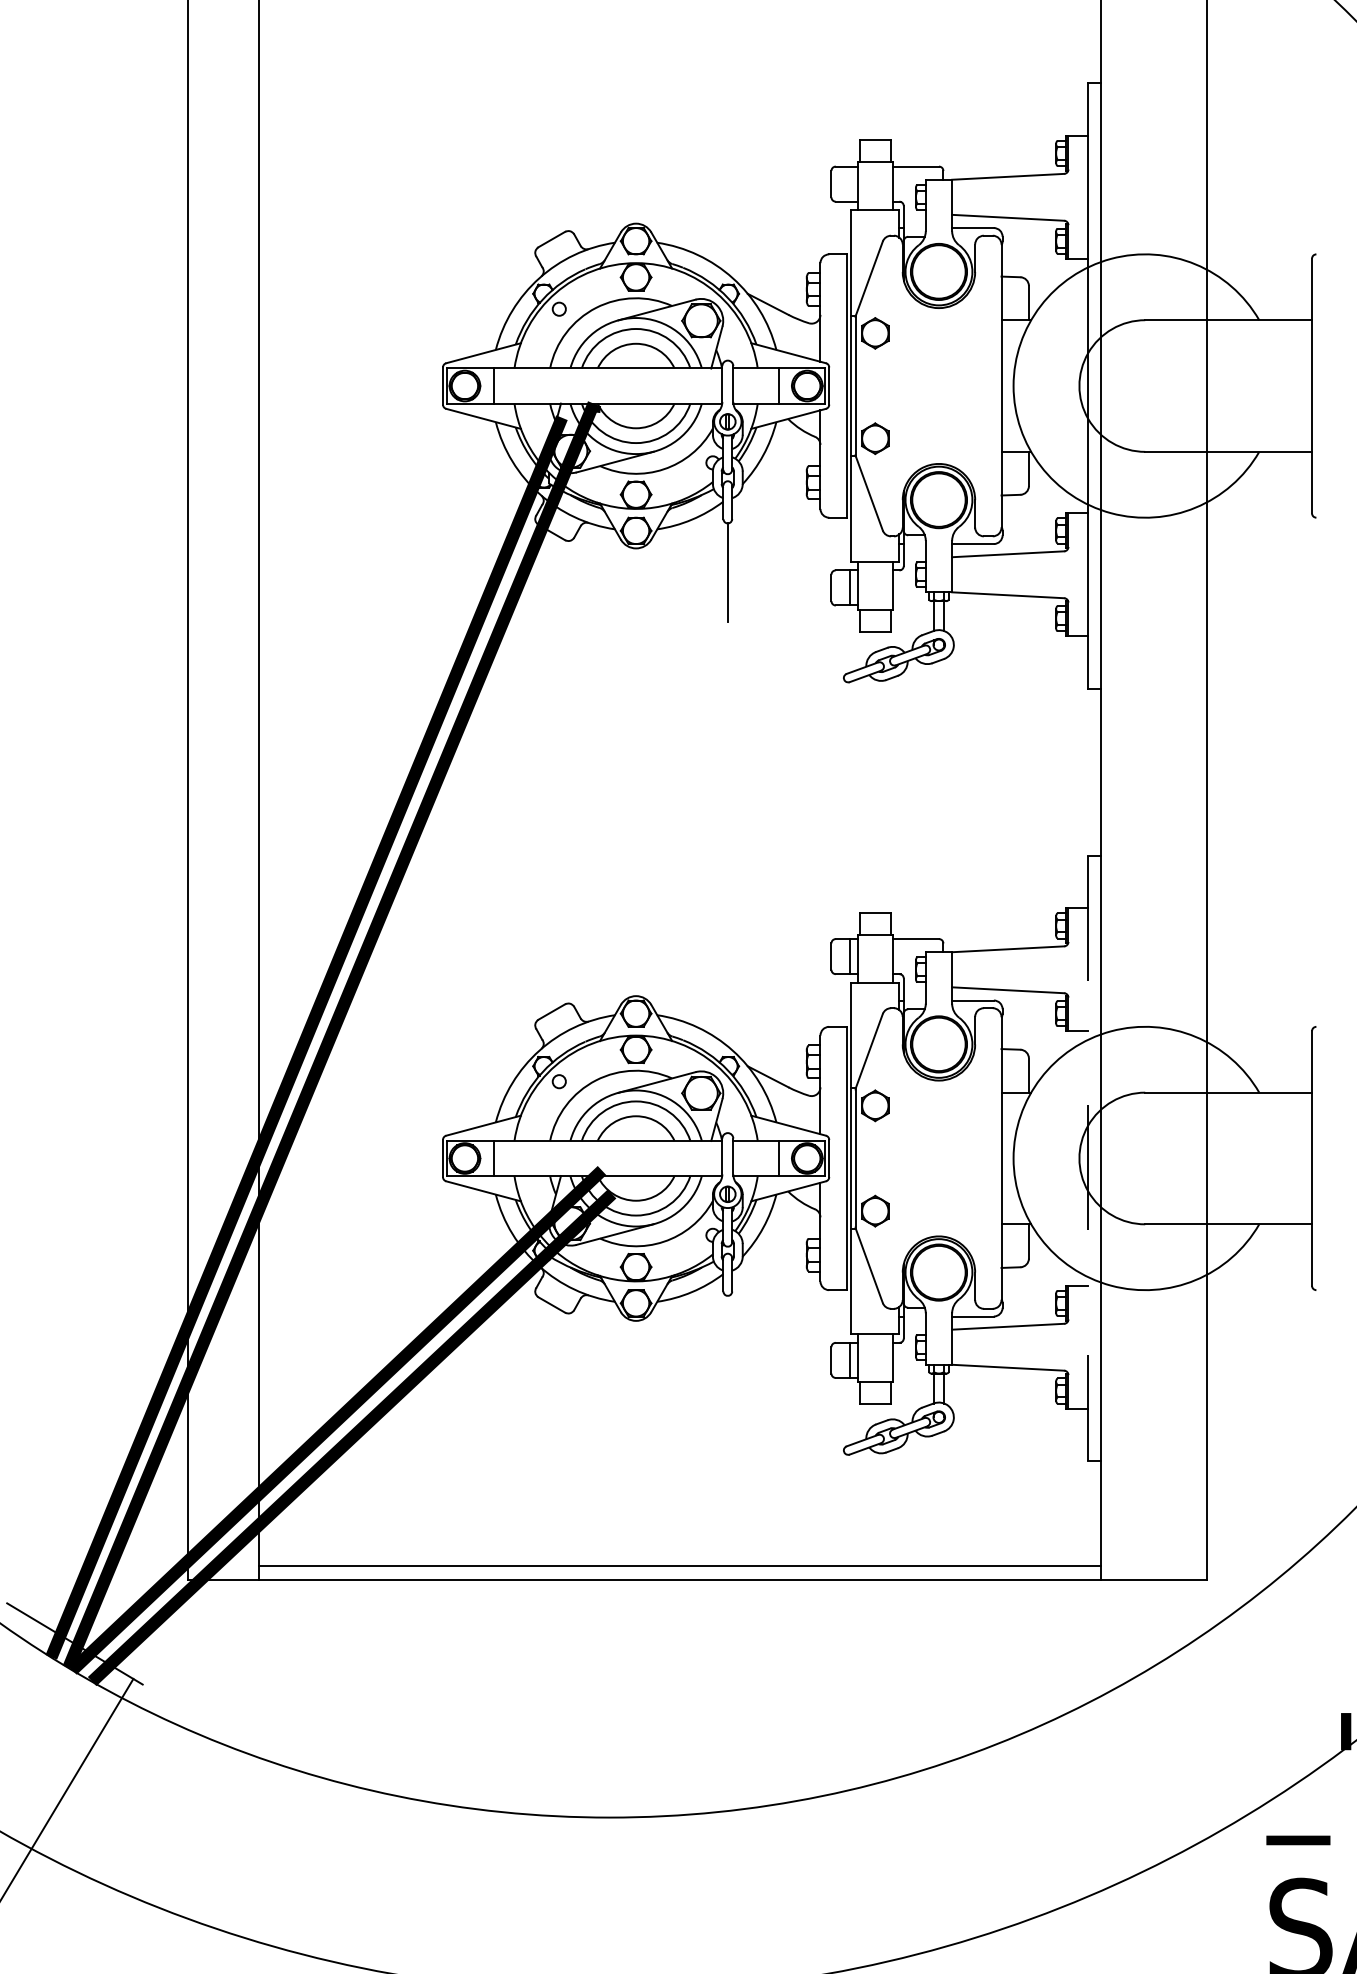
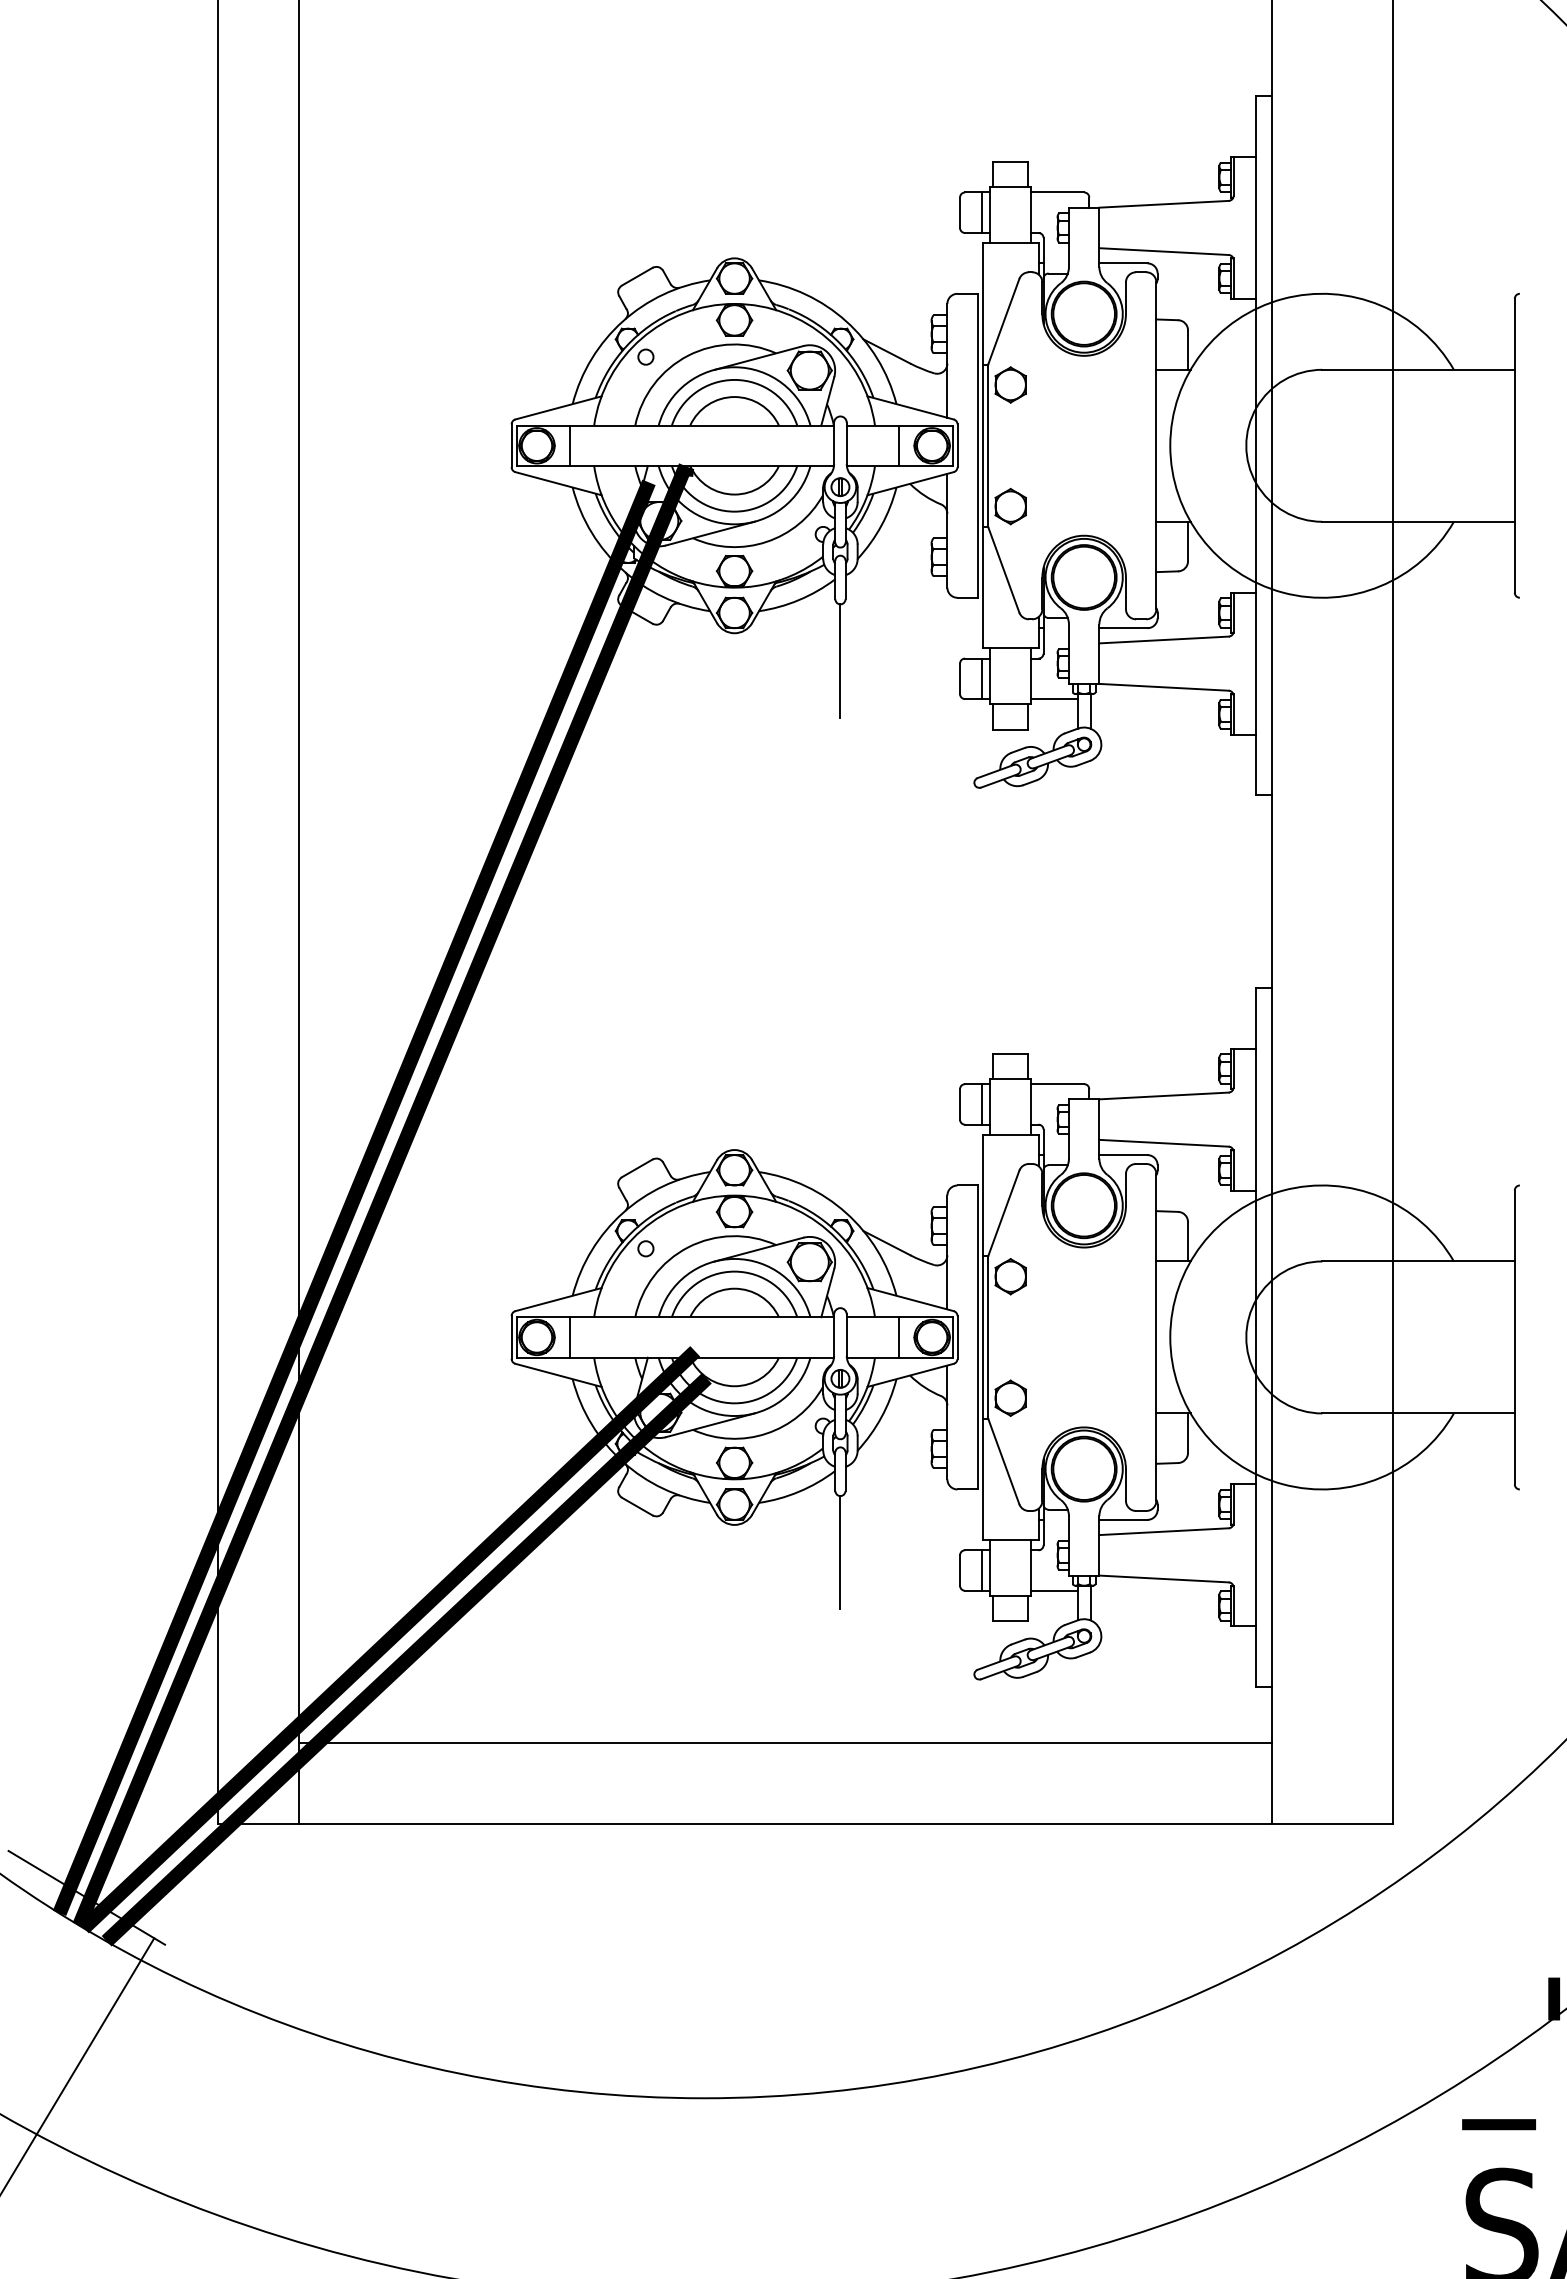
line: (850, 183) -> (981, 212), added
line: (912, 605) -> (1053, 699), added
line: (1088, 1158) -> (1256, 1337), dashed -> solid
line: (727, 1344) -> (840, 1552), added
line: (912, 1377) -> (1053, 1590), added
line: (679, 1565) -> (784, 1742), moved

